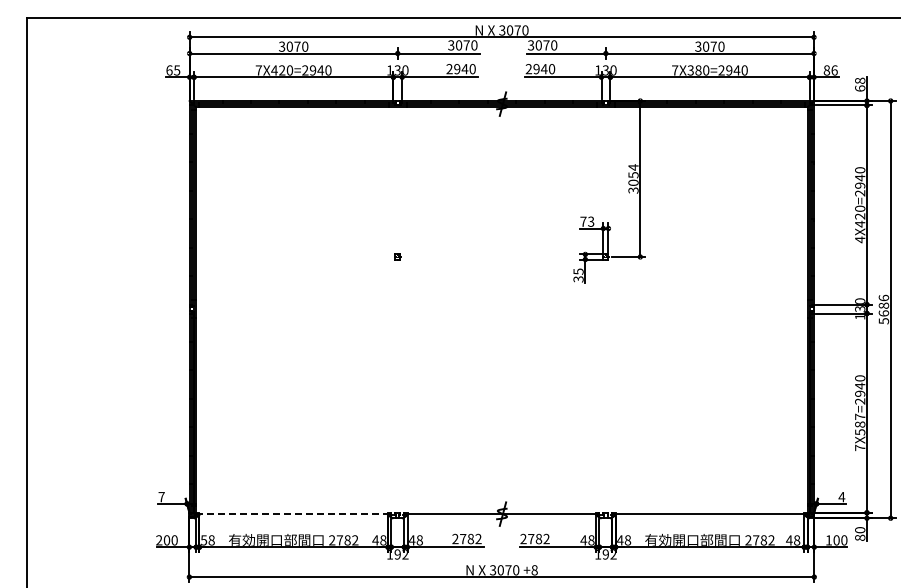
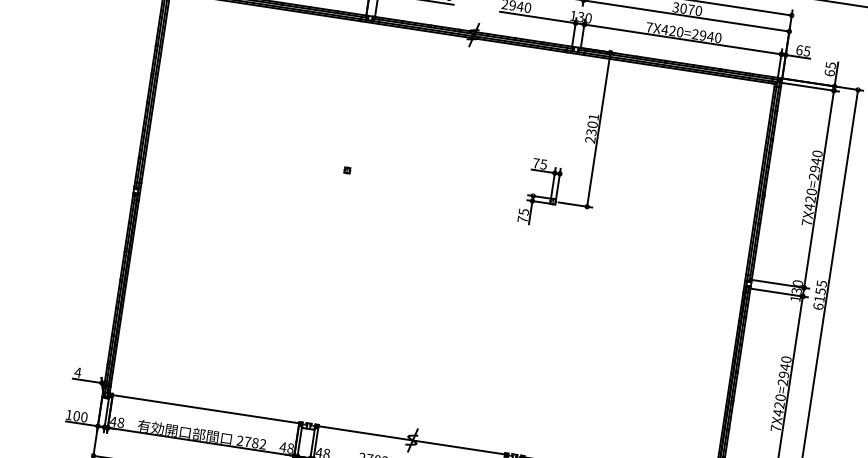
text: (694, 70) -> (668, 30), 7X380=2940 -> 7X420=2940
text: (830, 70) -> (803, 50), 86 -> 65
text: (860, 80) -> (831, 65), 68 -> 65
text: (633, 178) -> (592, 128), 3054 -> 2301
text: (591, 220) -> (544, 163), 73 -> 75
text: (860, 239) -> (807, 222), 4X420=2940 -> 7X420=2940
text: (578, 279) -> (522, 219), 35 -> 75
text: (883, 309) -> (819, 295), 5686 -> 6155
text: (860, 424) -> (779, 405), 7X587=2940 -> 7X420=2940
text: (161, 497) -> (77, 372), 7 -> 4
line: (293, 514) -> (205, 409), dashed -> solid
text: (159, 540) -> (69, 415), 200 -> 100
text: (203, 540) -> (112, 421), 58 -> 48

